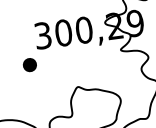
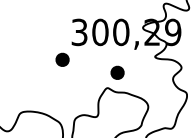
part: (85, 70) -> (117, 72), added

